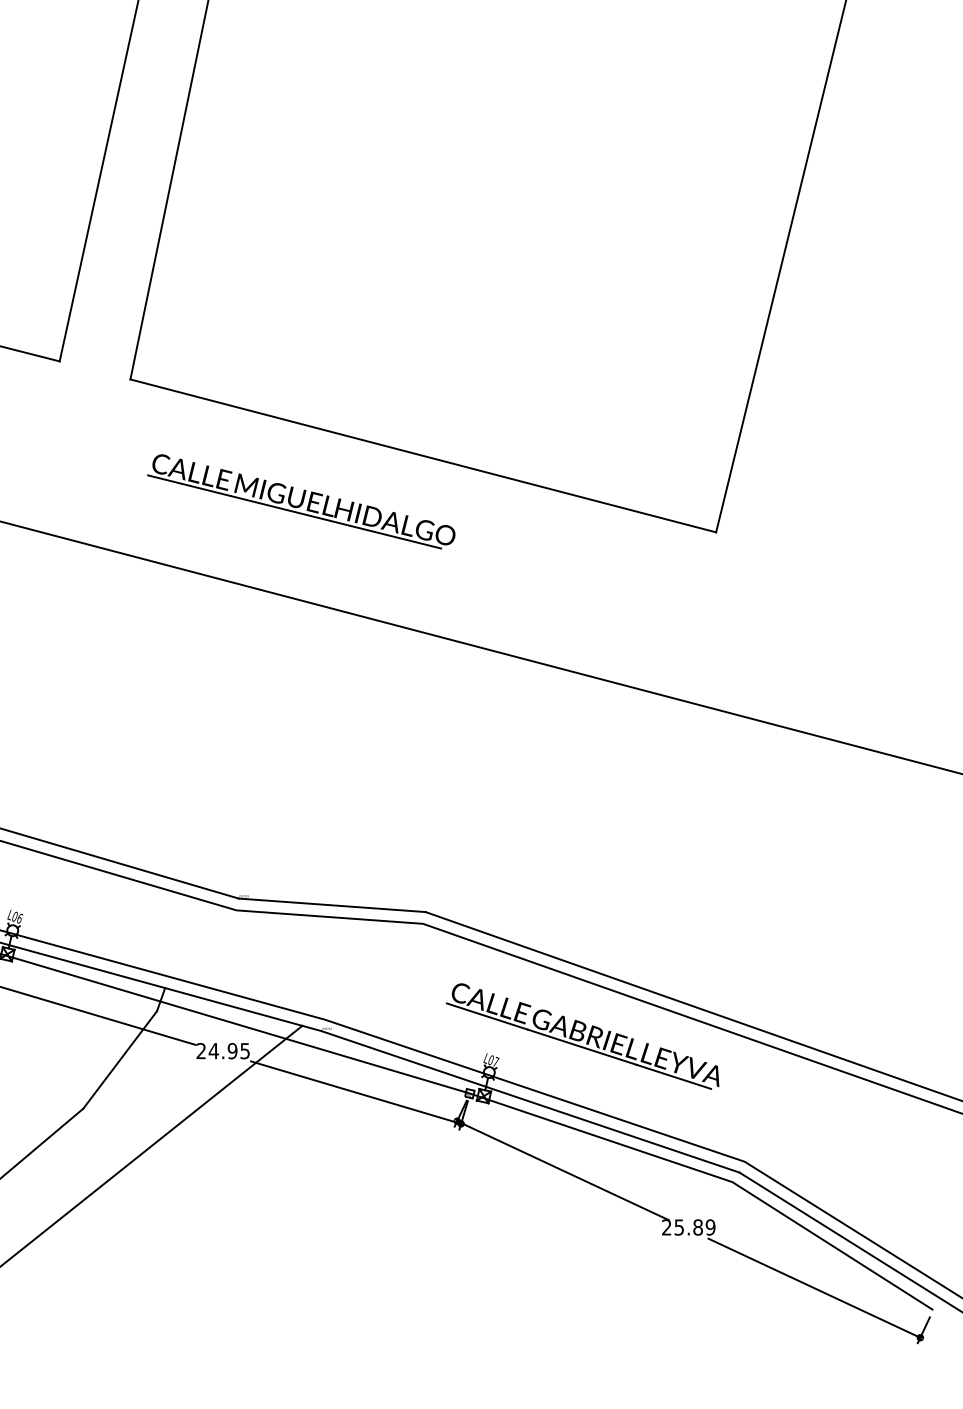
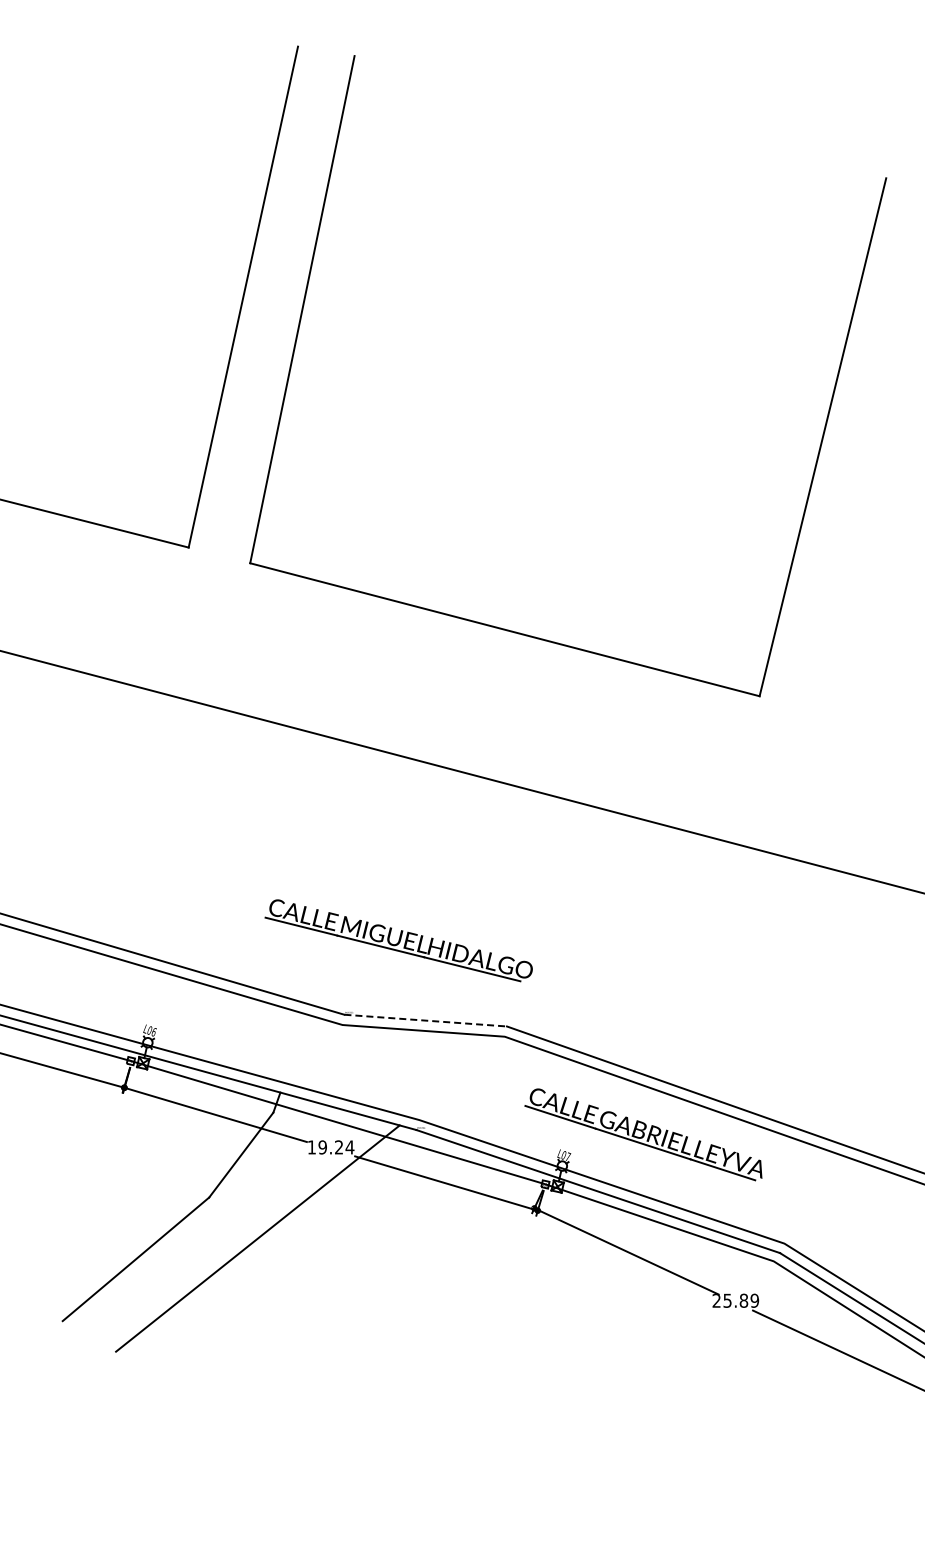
part: (300, 501) -> (398, 940), moved
line: (333, 905) -> (426, 1020), solid -> dashed
text: (222, 1051) -> (330, 1147), 24.95 -> 19.24

